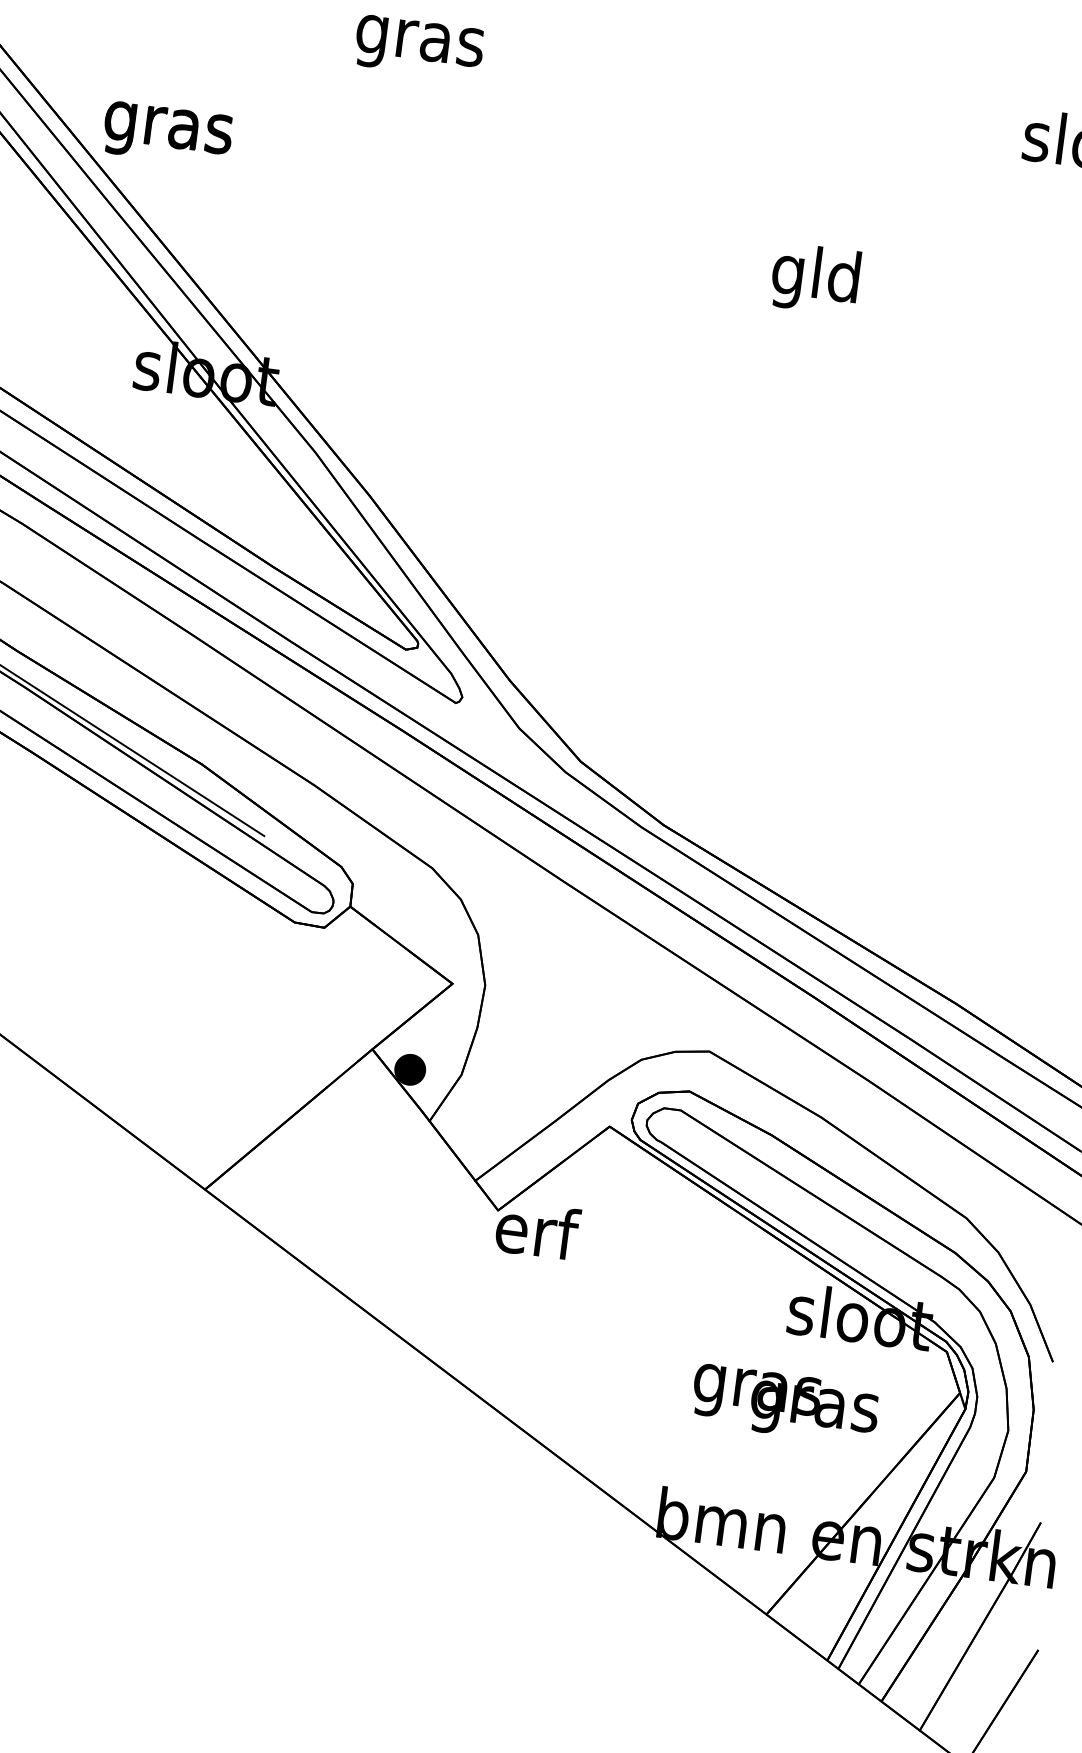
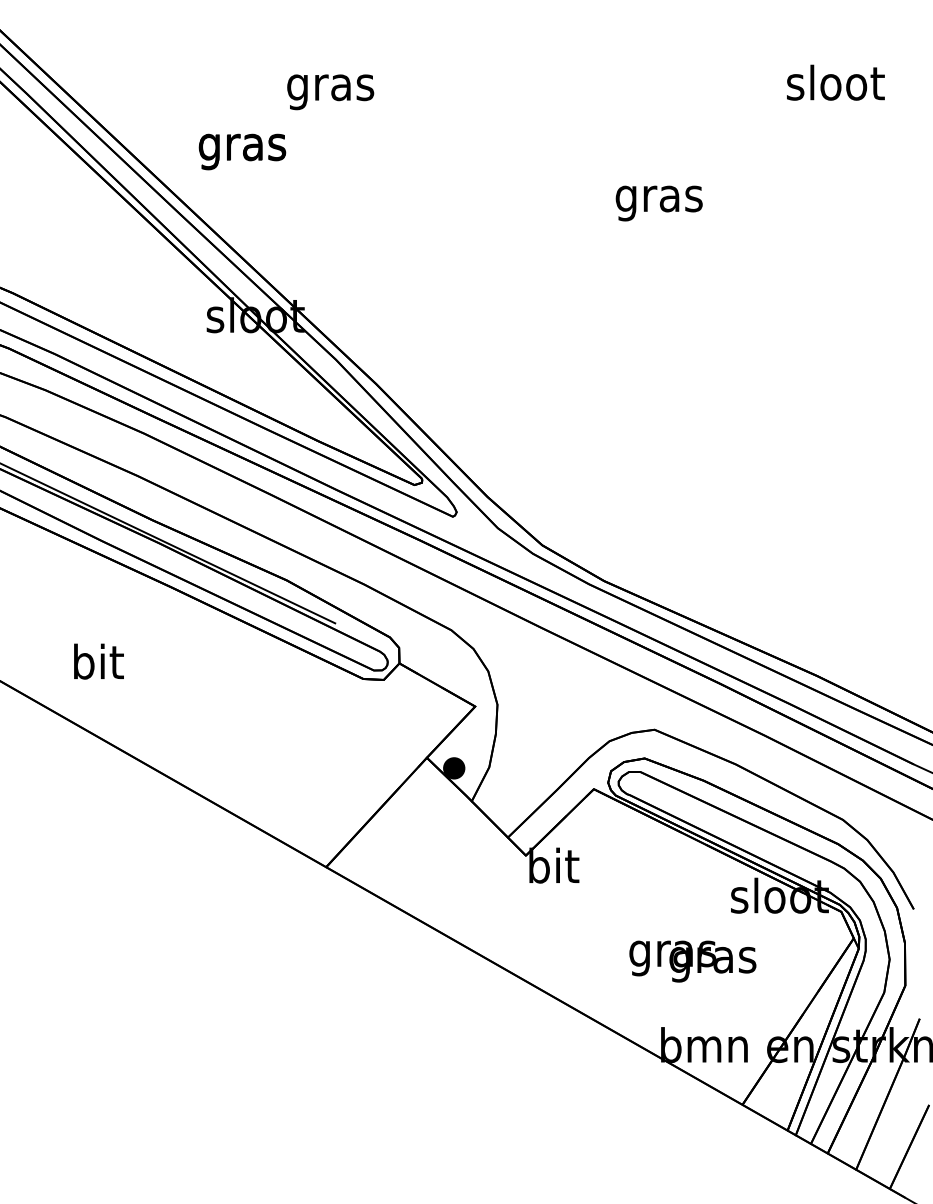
text: (418, 47) -> (330, 92), moved
text: (167, 133) -> (242, 151), moved
text: (815, 278) -> (658, 198), gld -> gras
text: (537, 1230) -> (554, 865), erf -> bit
text: (784, 1404) -> (692, 961), moved

